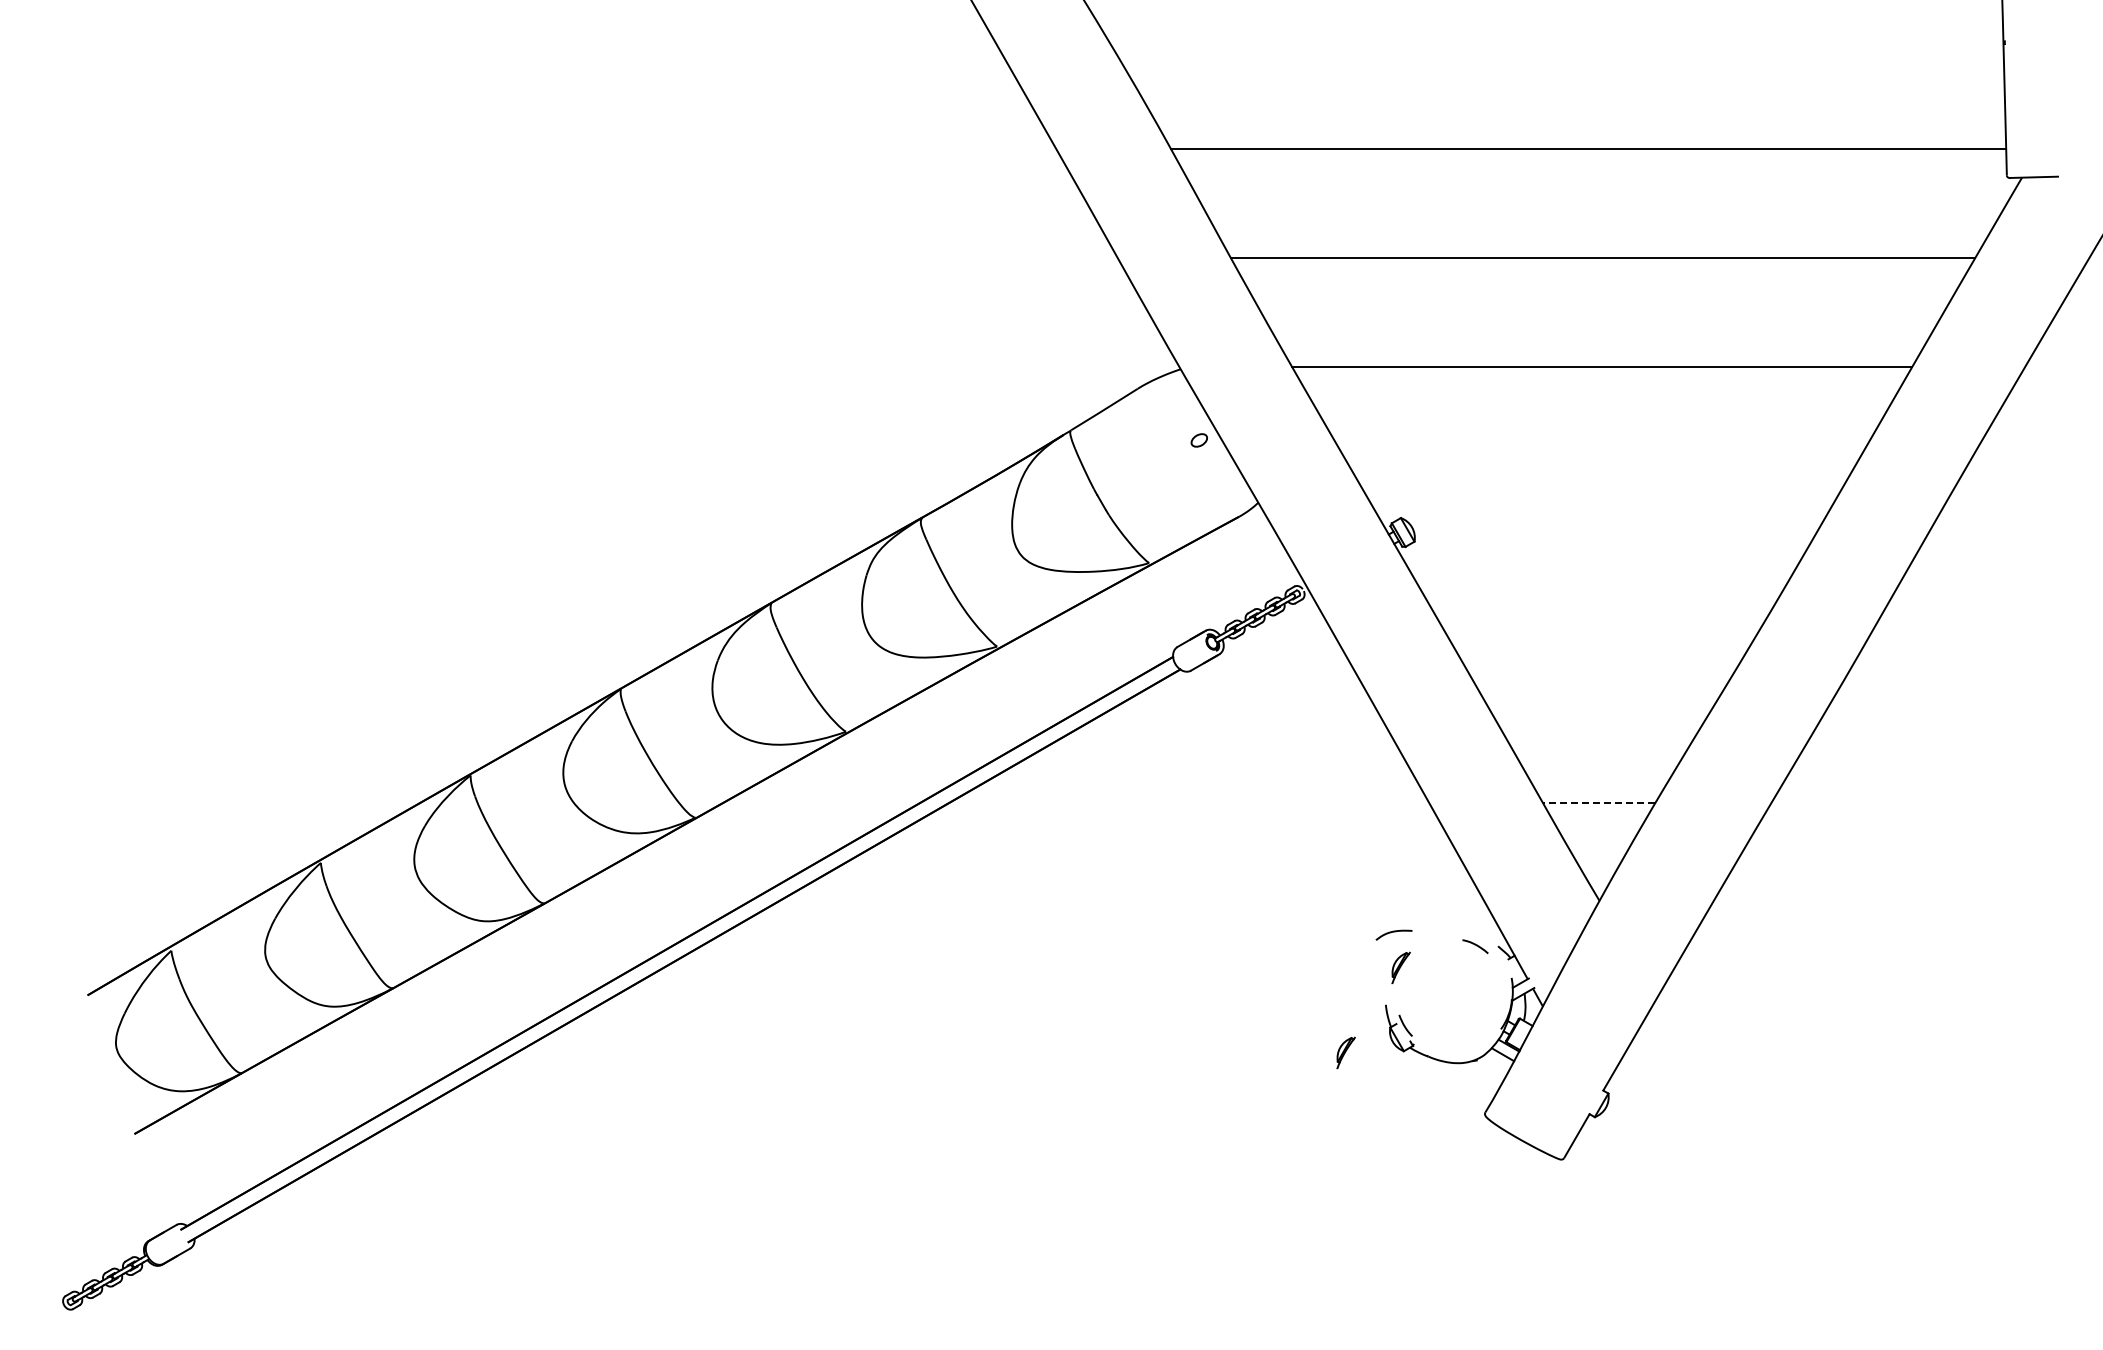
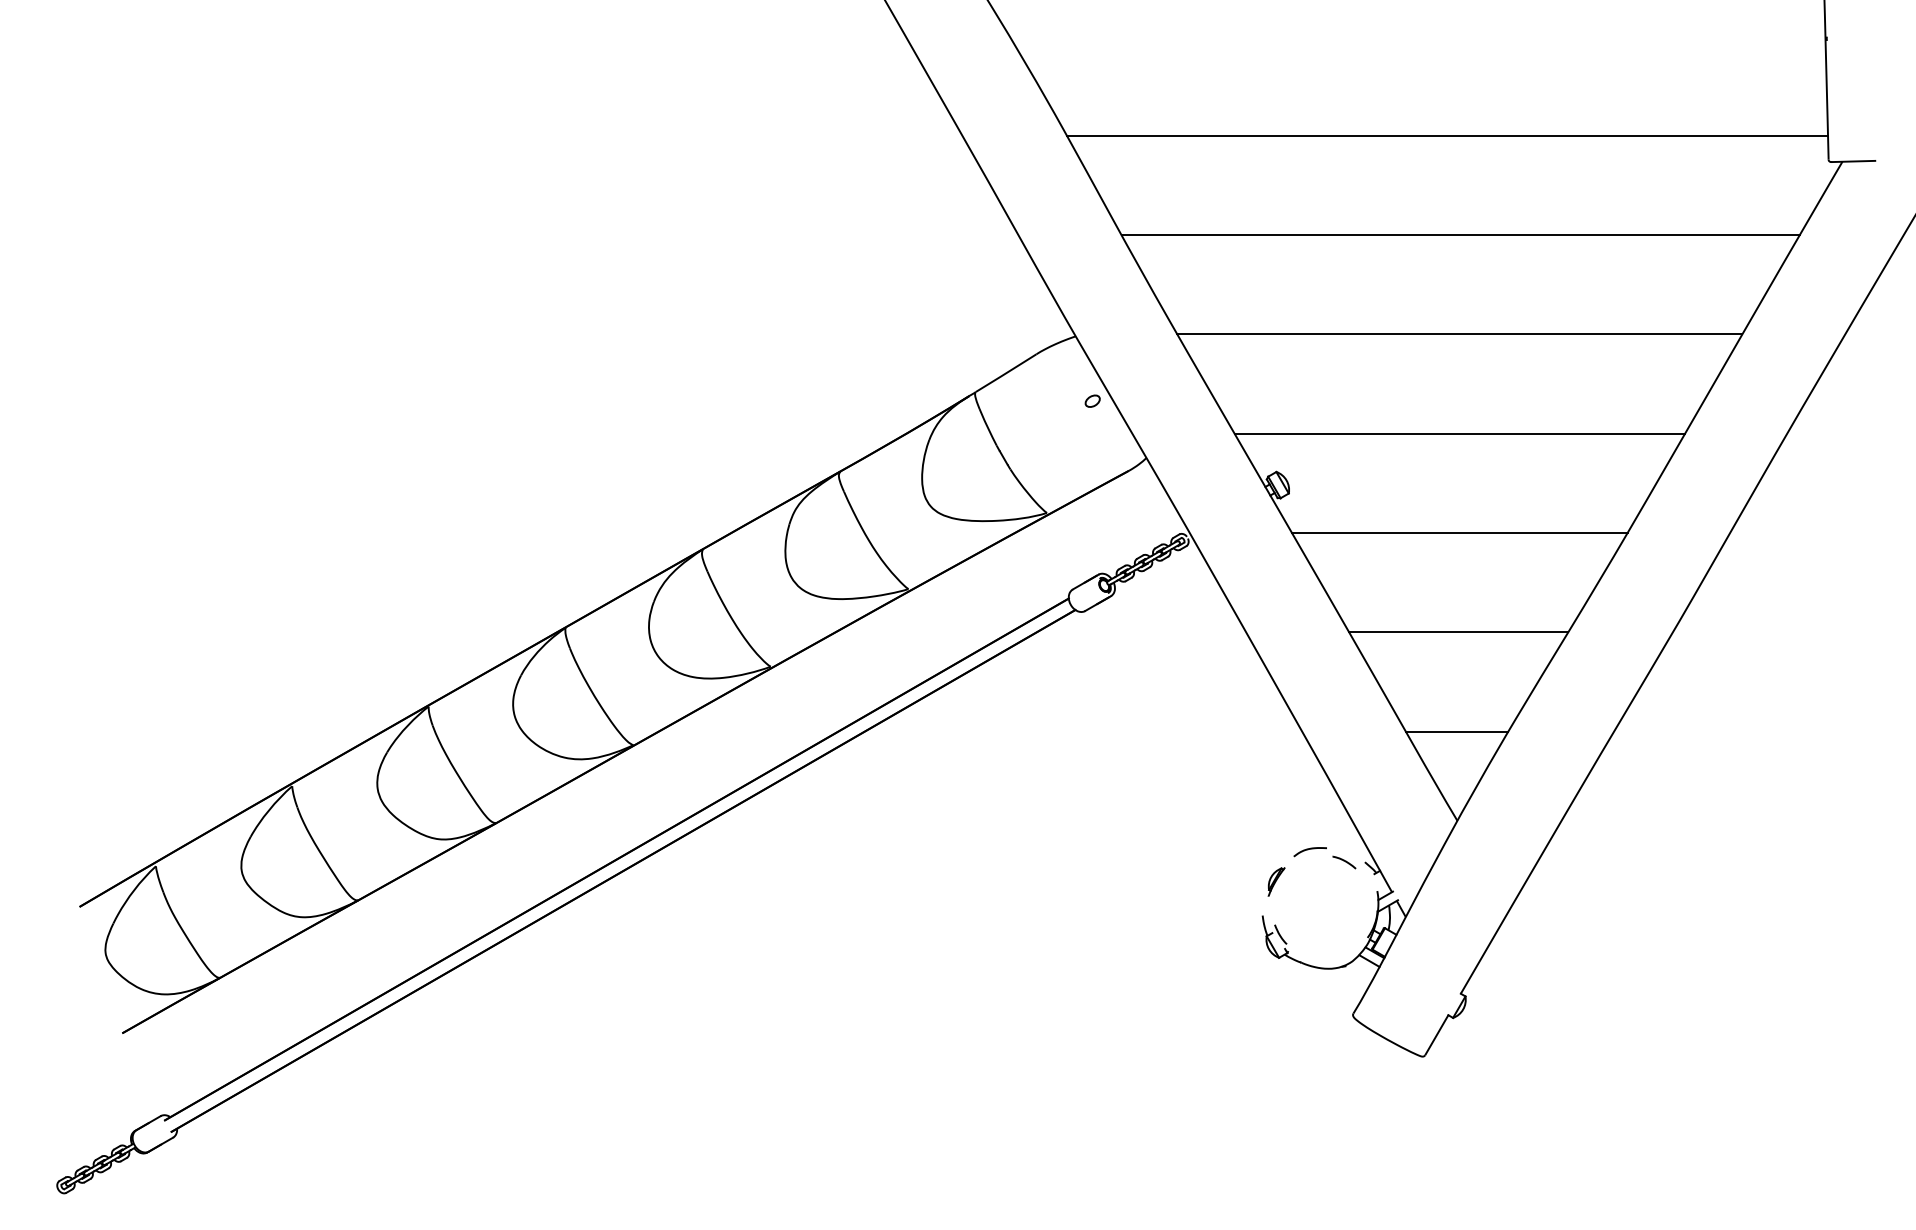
line: (1602, 476) -> (1460, 434), added
line: (1602, 585) -> (1460, 533), added
line: (1600, 694) -> (1458, 632), added
line: (1598, 803) -> (1456, 732), dashed -> solid
curve: (1393, 932) -> (1309, 849), moved
part: (1345, 1052) -> (1225, 959), removed

